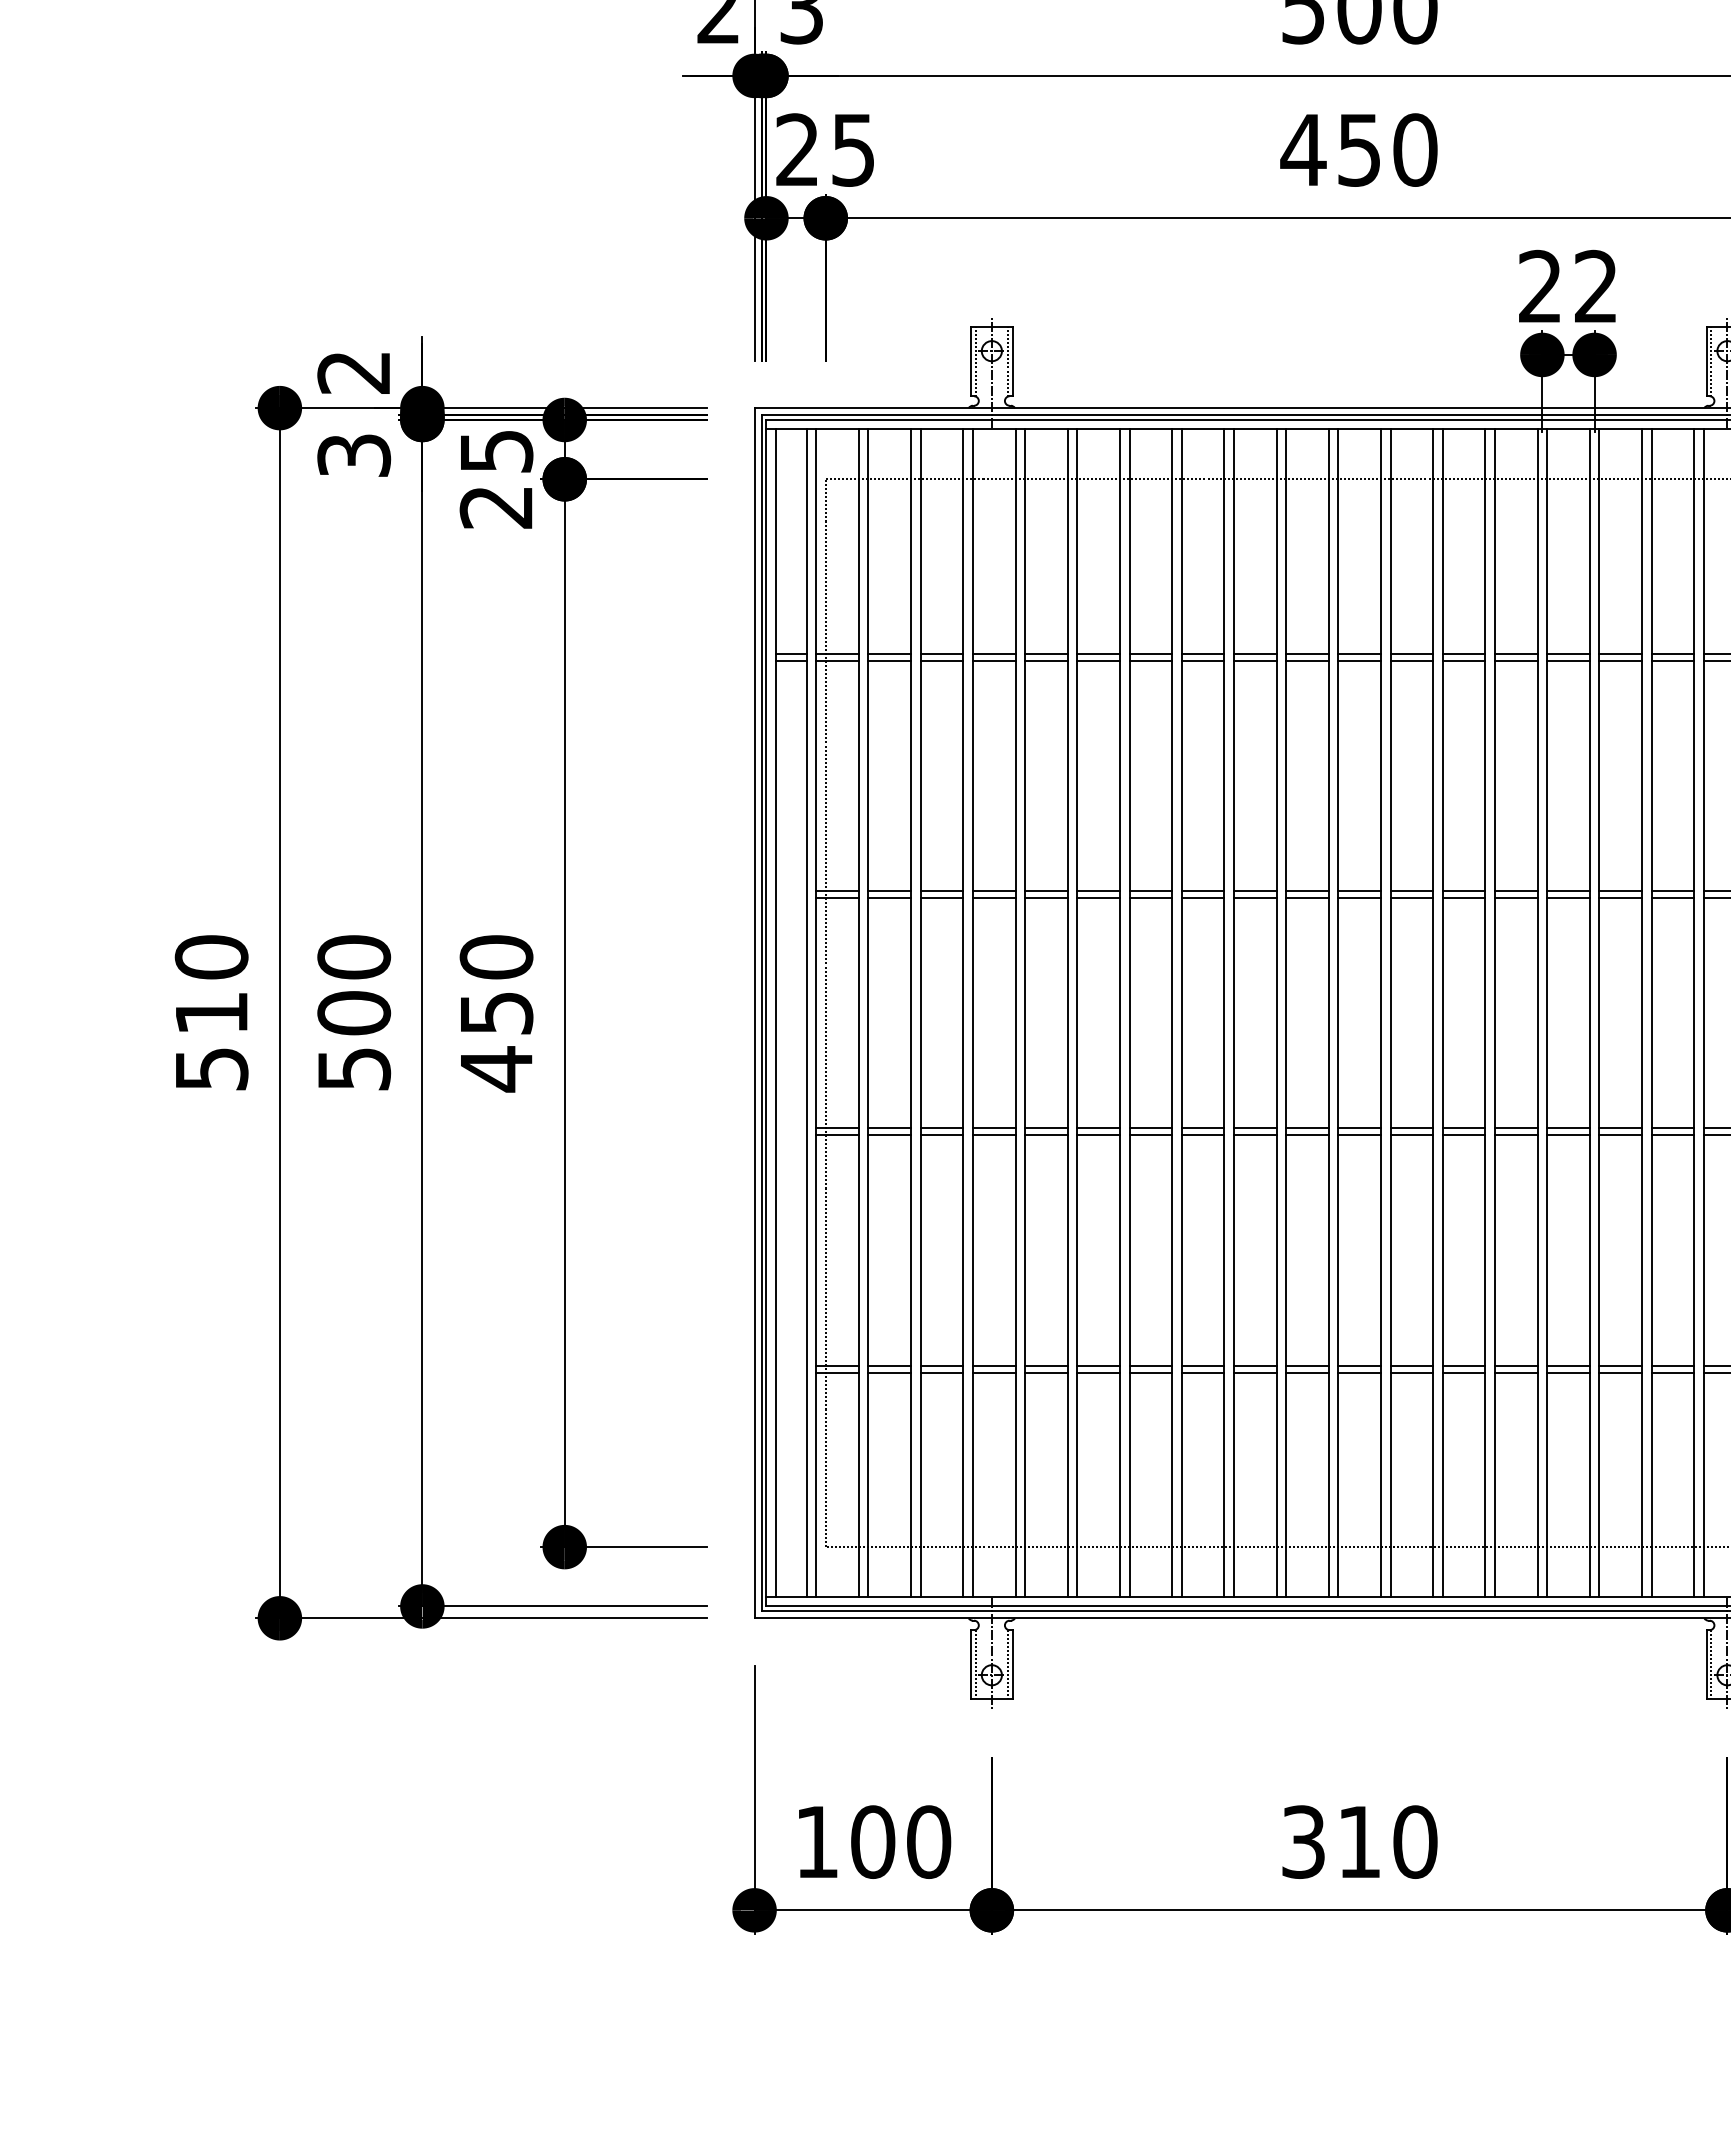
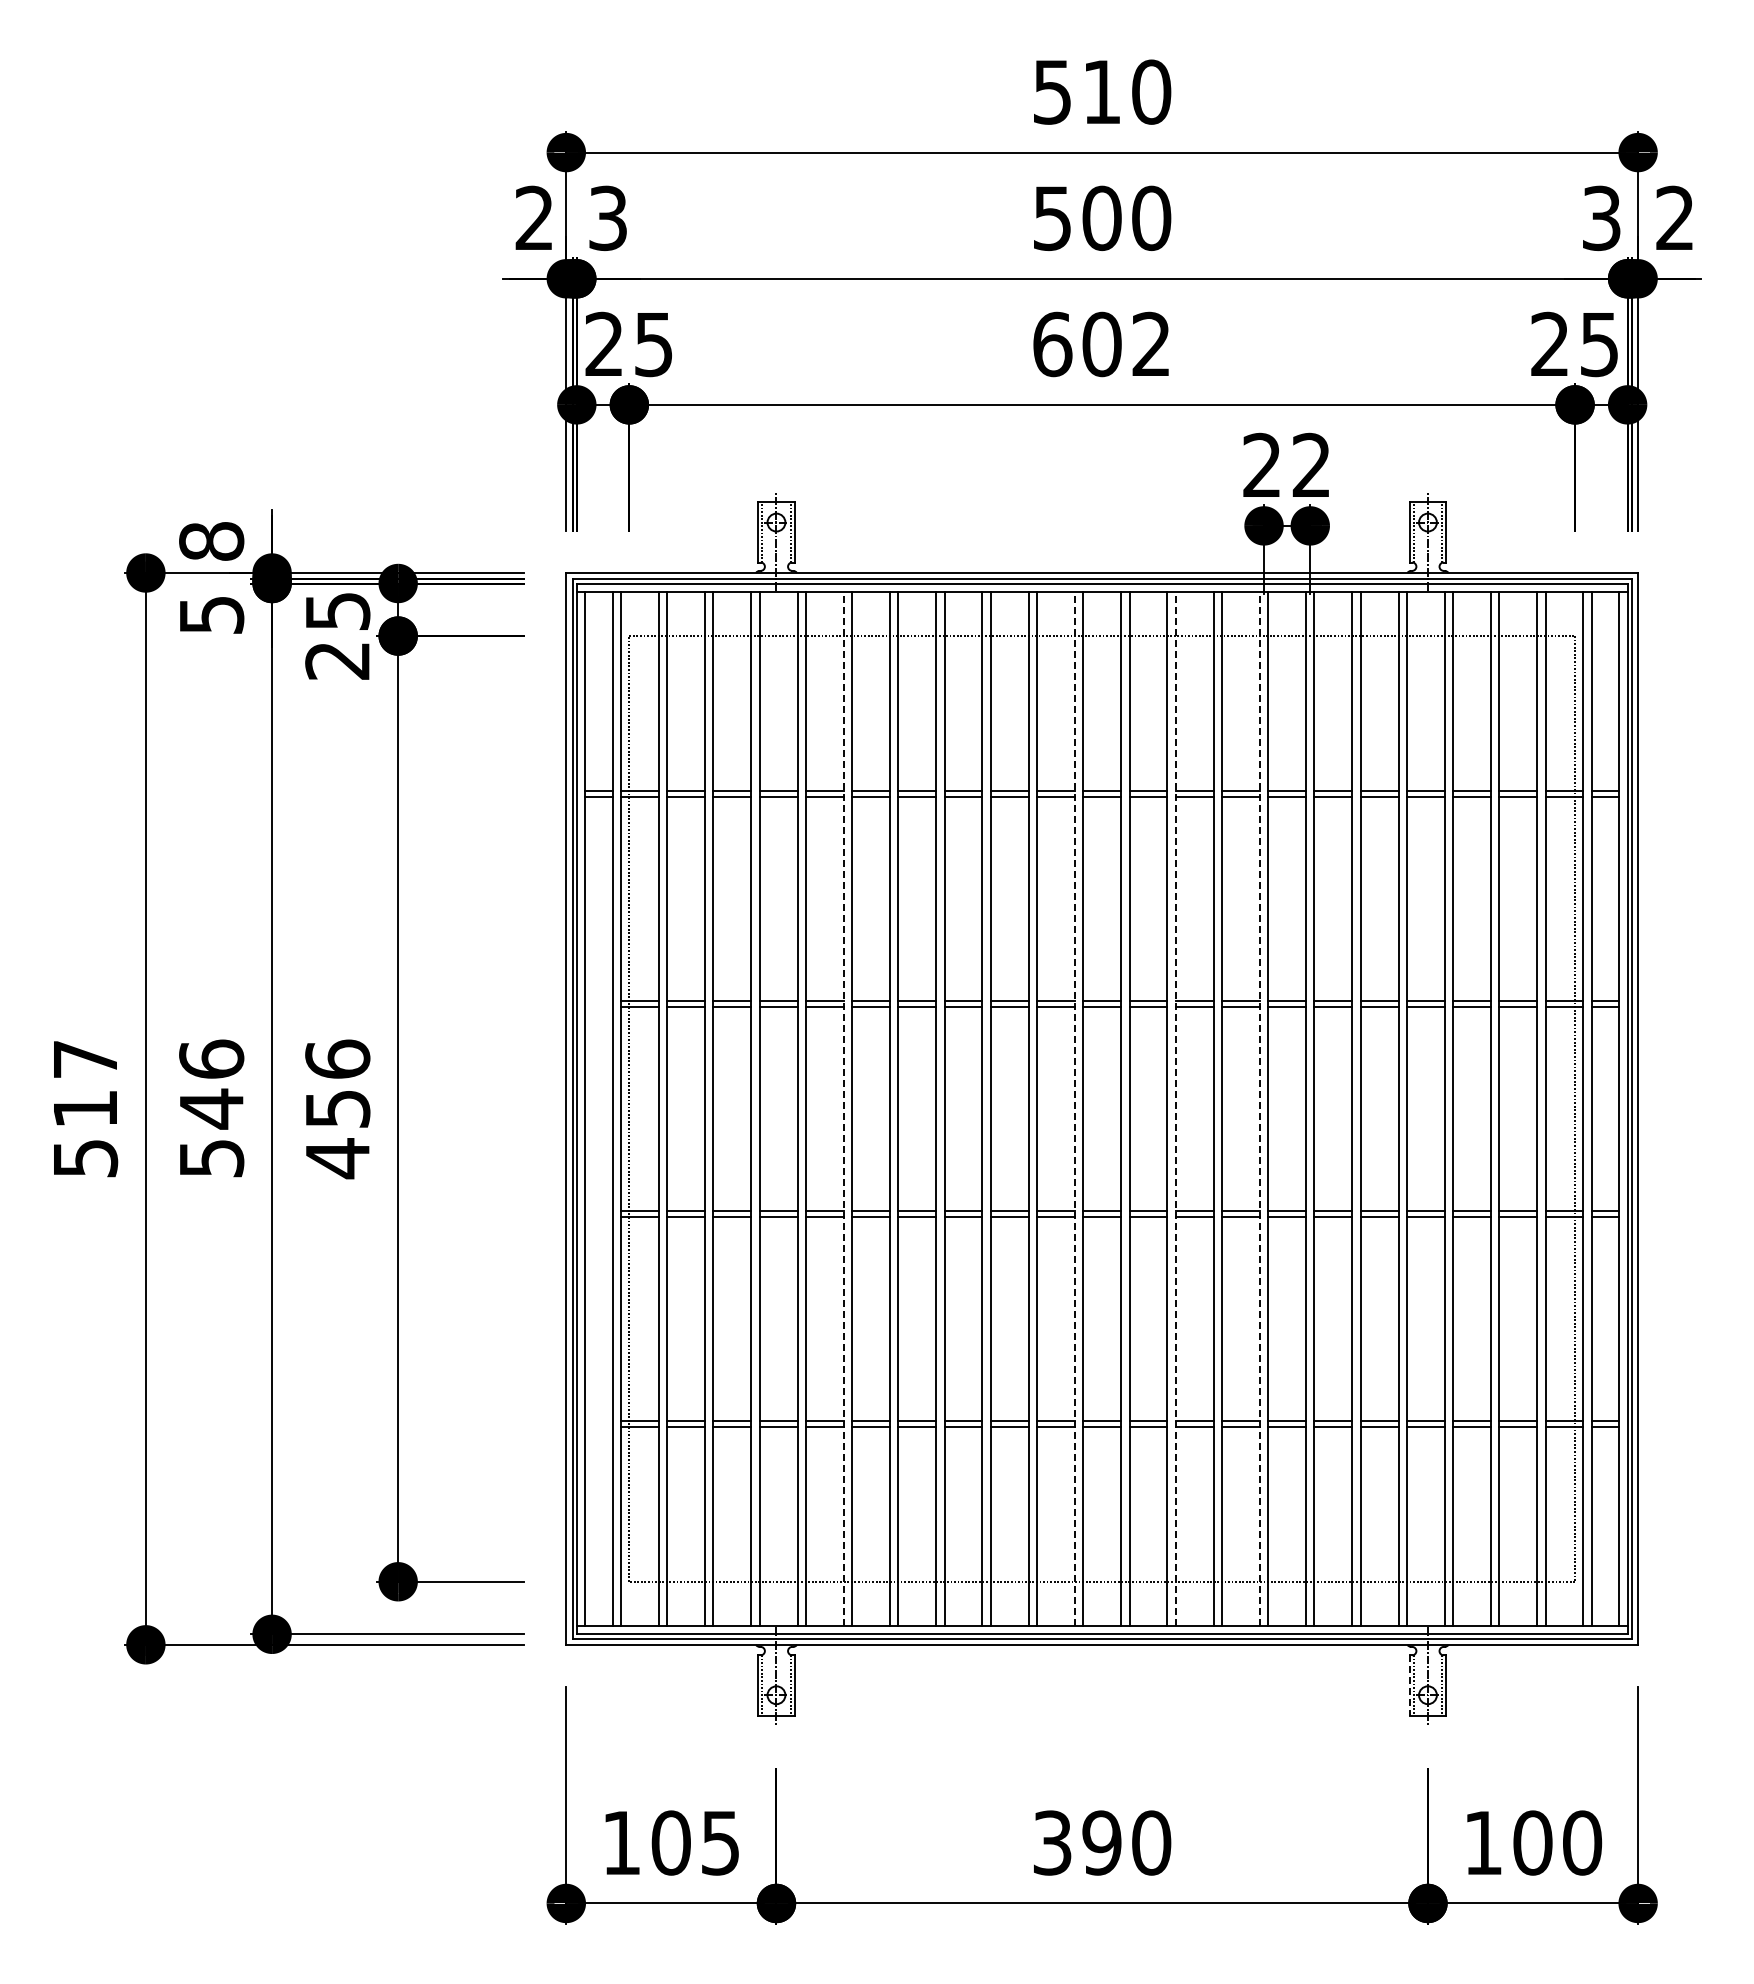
text: (1358, 150) -> (1101, 344), 450 -> 602
text: (353, 372) -> (211, 541), 2 -> 8
text: (353, 454) -> (211, 614), 3 -> 5
text: (211, 956) -> (85, 1058), 510 -> 517
text: (496, 956) -> (337, 1058), 450 -> 456
text: (353, 985) -> (211, 1084), 500 -> 546
line: (1067, 1012) -> (843, 1108), solid -> dashed
line: (1328, 1012) -> (1074, 1108), solid -> dashed
line: (1442, 1012) -> (1175, 1108), solid -> dashed
line: (1537, 1012) -> (1259, 1108), solid -> dashed
line: (1706, 1665) -> (1409, 1686), solid -> dashed
text: (928, 1841) -> (720, 1842), 100 -> 105
text: (1358, 1841) -> (1101, 1842), 310 -> 390

